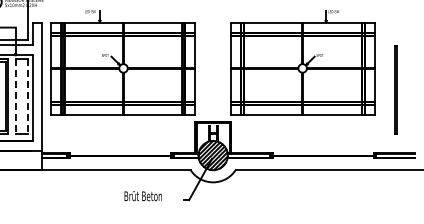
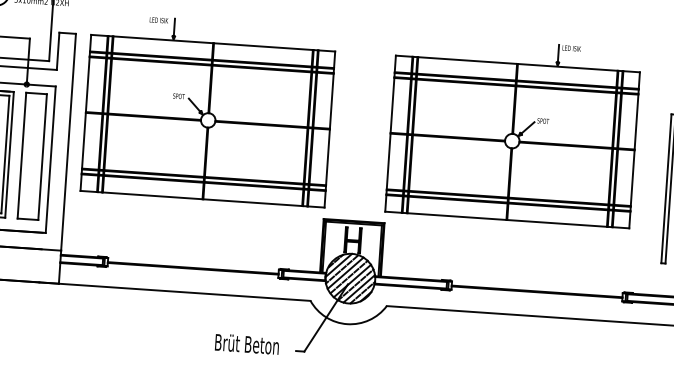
line: (15, 97) -> (21, 157), dashed -> solid
line: (27, 97) -> (41, 158), dashed -> solid
text: (142, 196) -> (245, 344), moved

